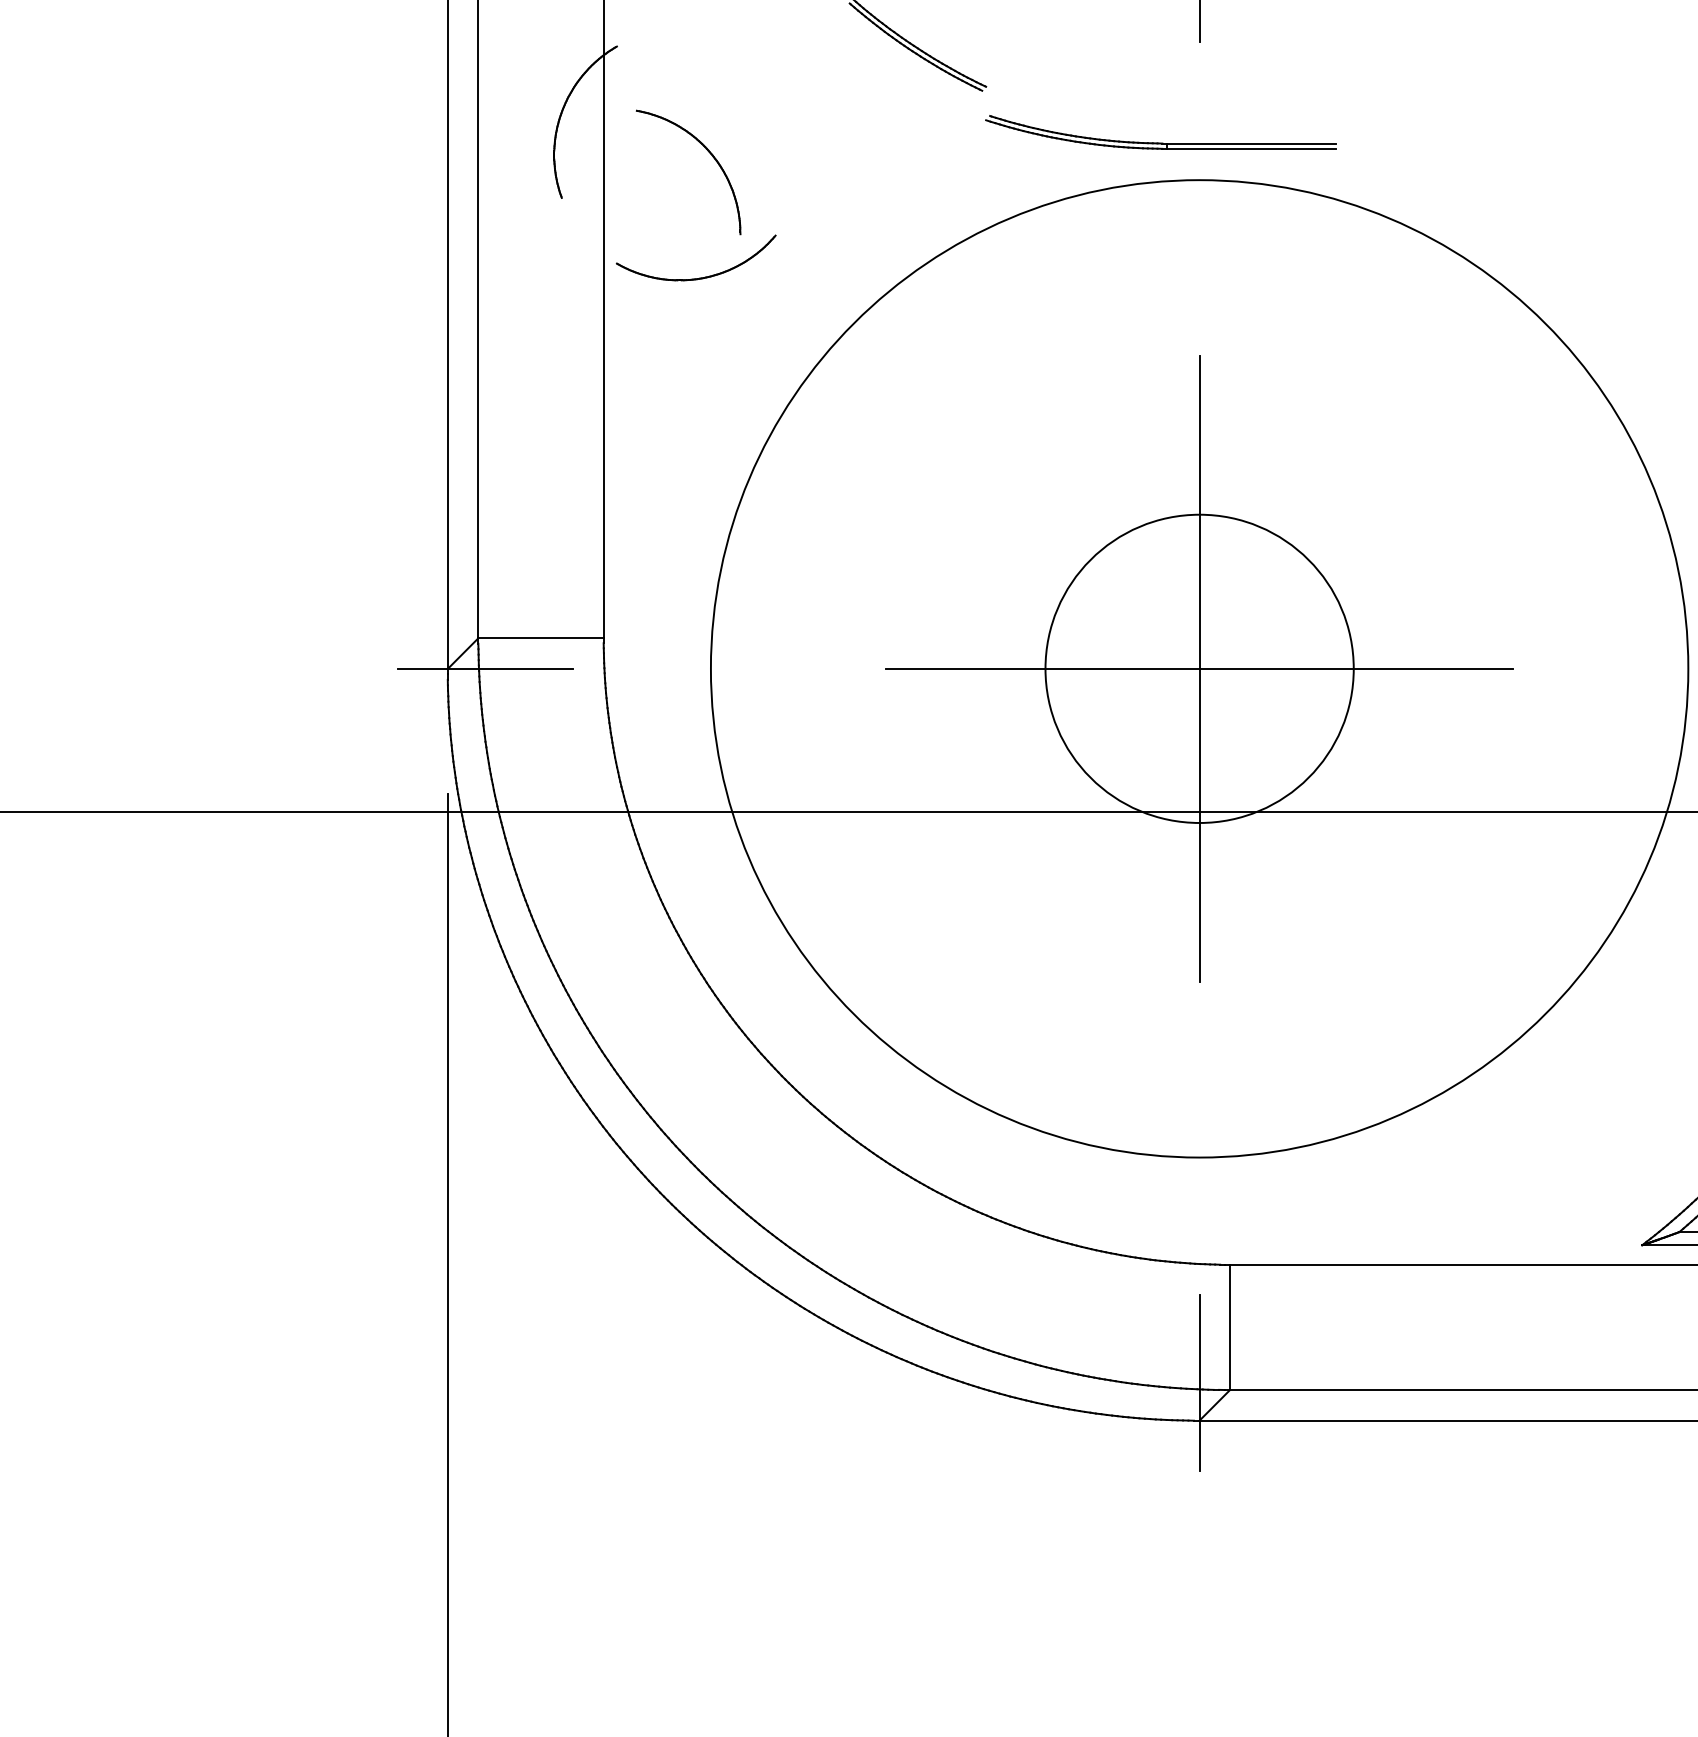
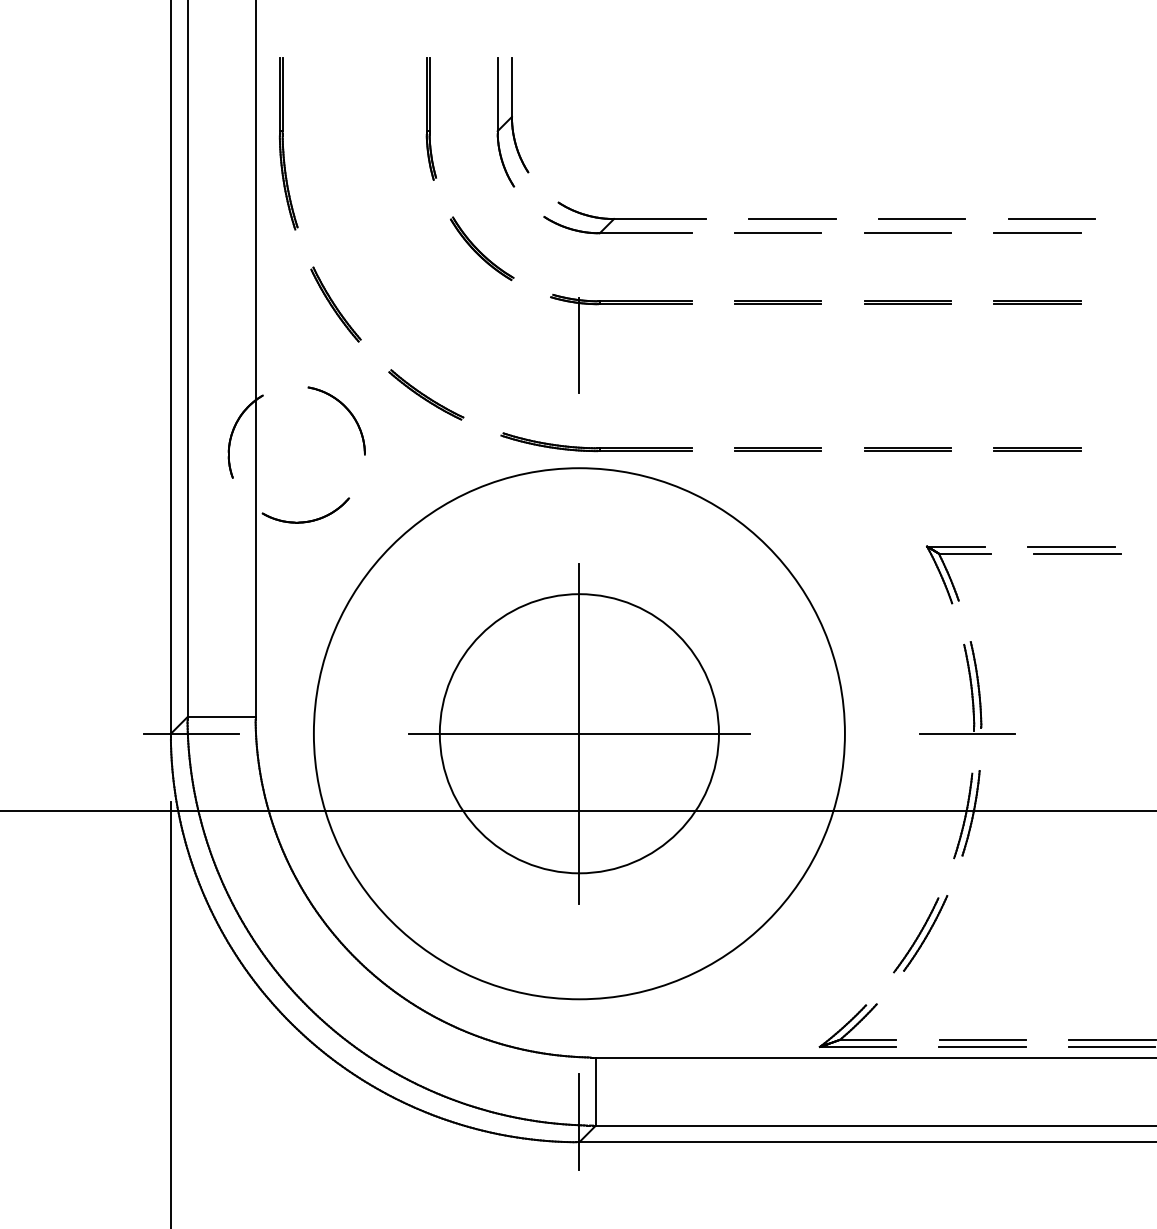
part: (1161, 132) -> (596, 442), moved
line: (1564, 143) -> (777, 448), added
part: (710, 156) -> (348, 412), moved
circle: (1199, 668) -> (579, 733), size x1.67

